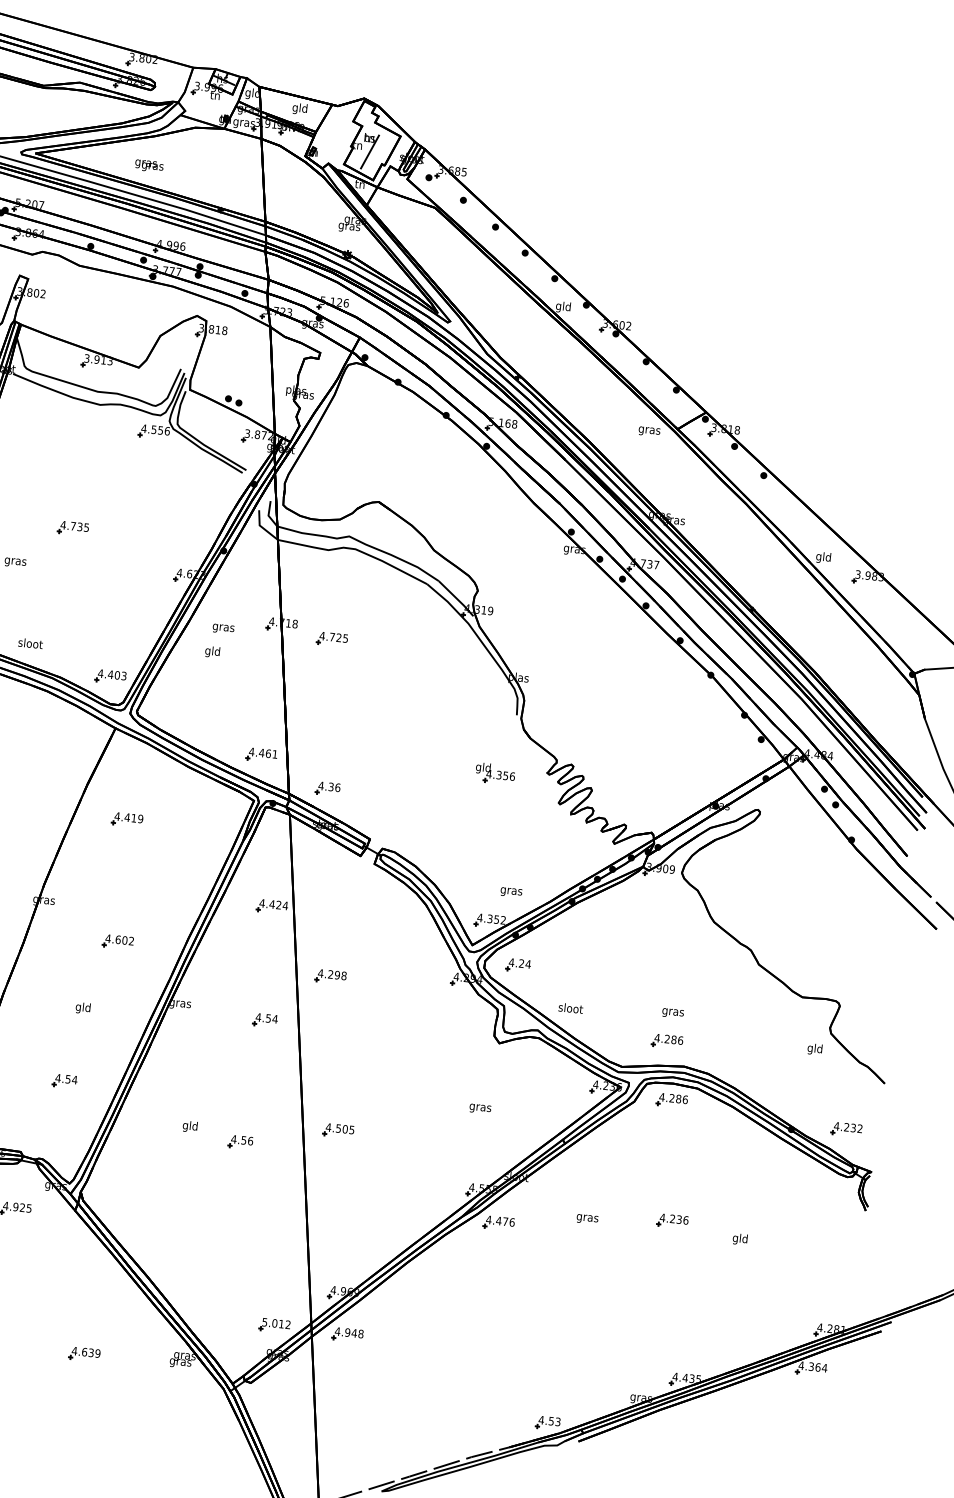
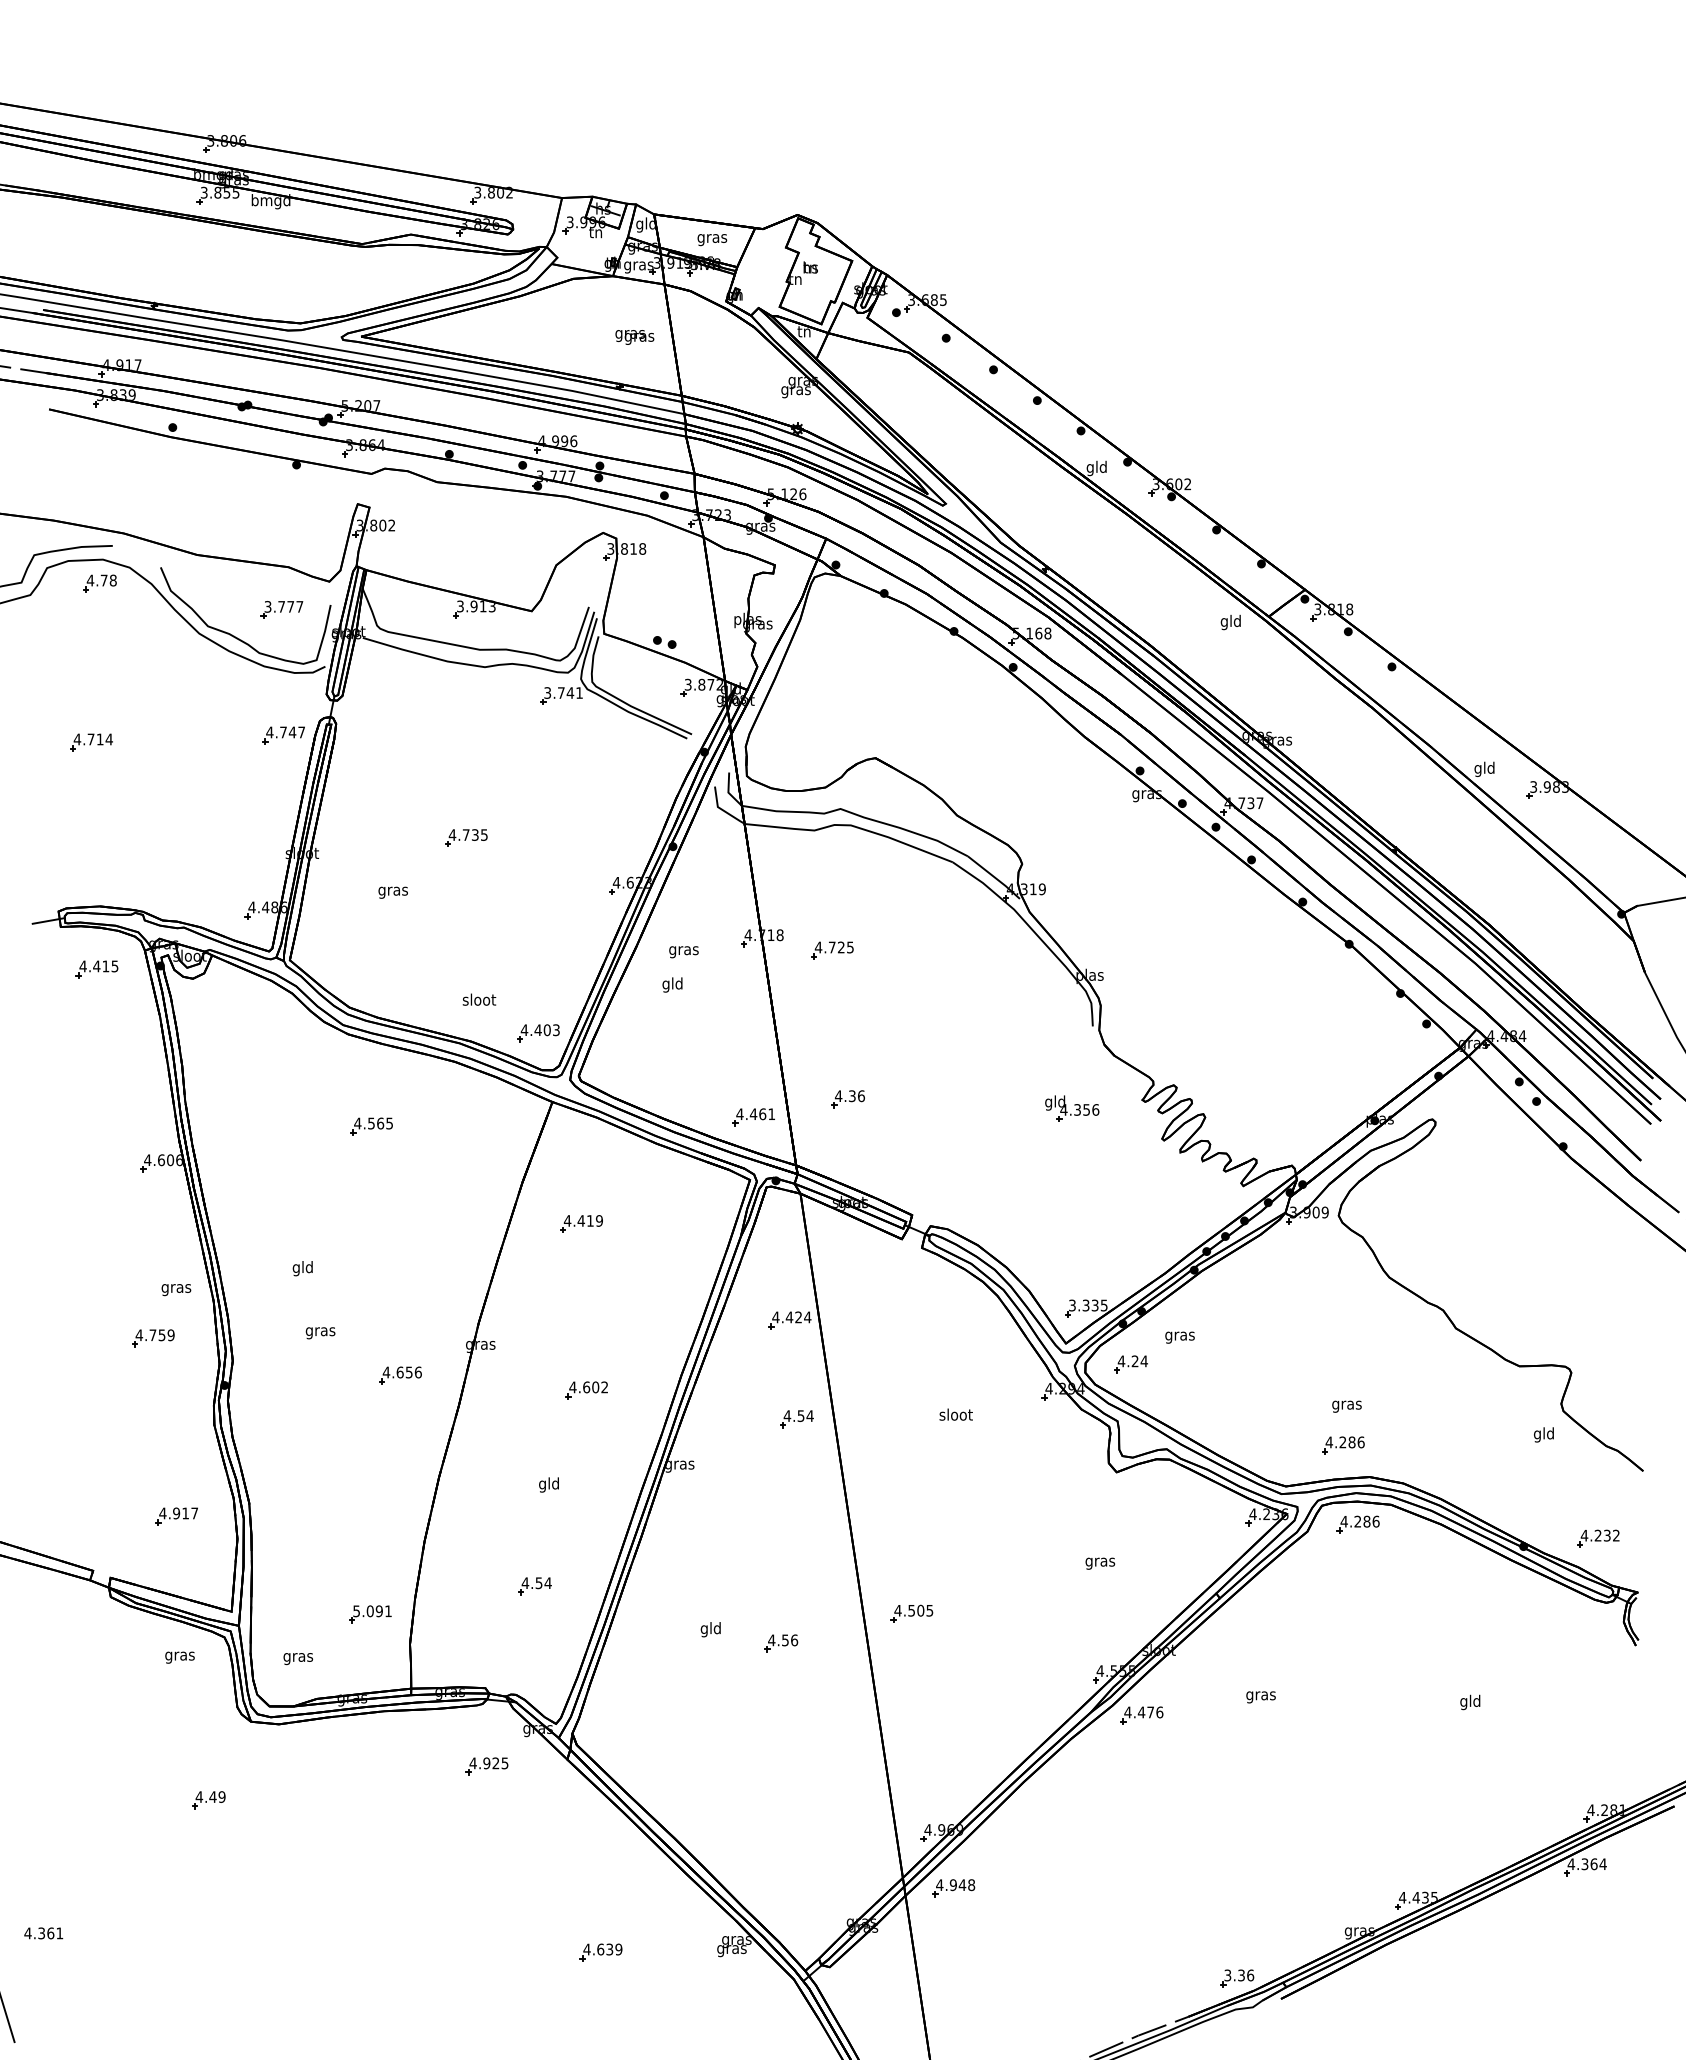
text: (300, 109) -> (712, 238), gld -> gras
line: (369, 151) -> (812, 286), removed
text: (149, 166) -> (634, 337), moved
text: (155, 429) -> (563, 692), 4.556 -> 3.741
text: (649, 430) -> (1230, 622), gras -> gld
text: (30, 643) -> (479, 999), moved
part: (327, 789) -> (847, 1099), moved
text: (511, 892) -> (1179, 1337), moved
text: (491, 919) -> (1087, 1305), 4.352 -> 3.335
part: (330, 976) -> (878, 1406), removed
text: (570, 1008) -> (955, 1414), moved
part: (264, 1020) -> (796, 1419), moved
part: (672, 1221) -> (1376, 1687), removed
part: (274, 1325) -> (853, 1886), removed
text: (549, 1421) -> (1239, 1975), 4.53 -> 3.36

